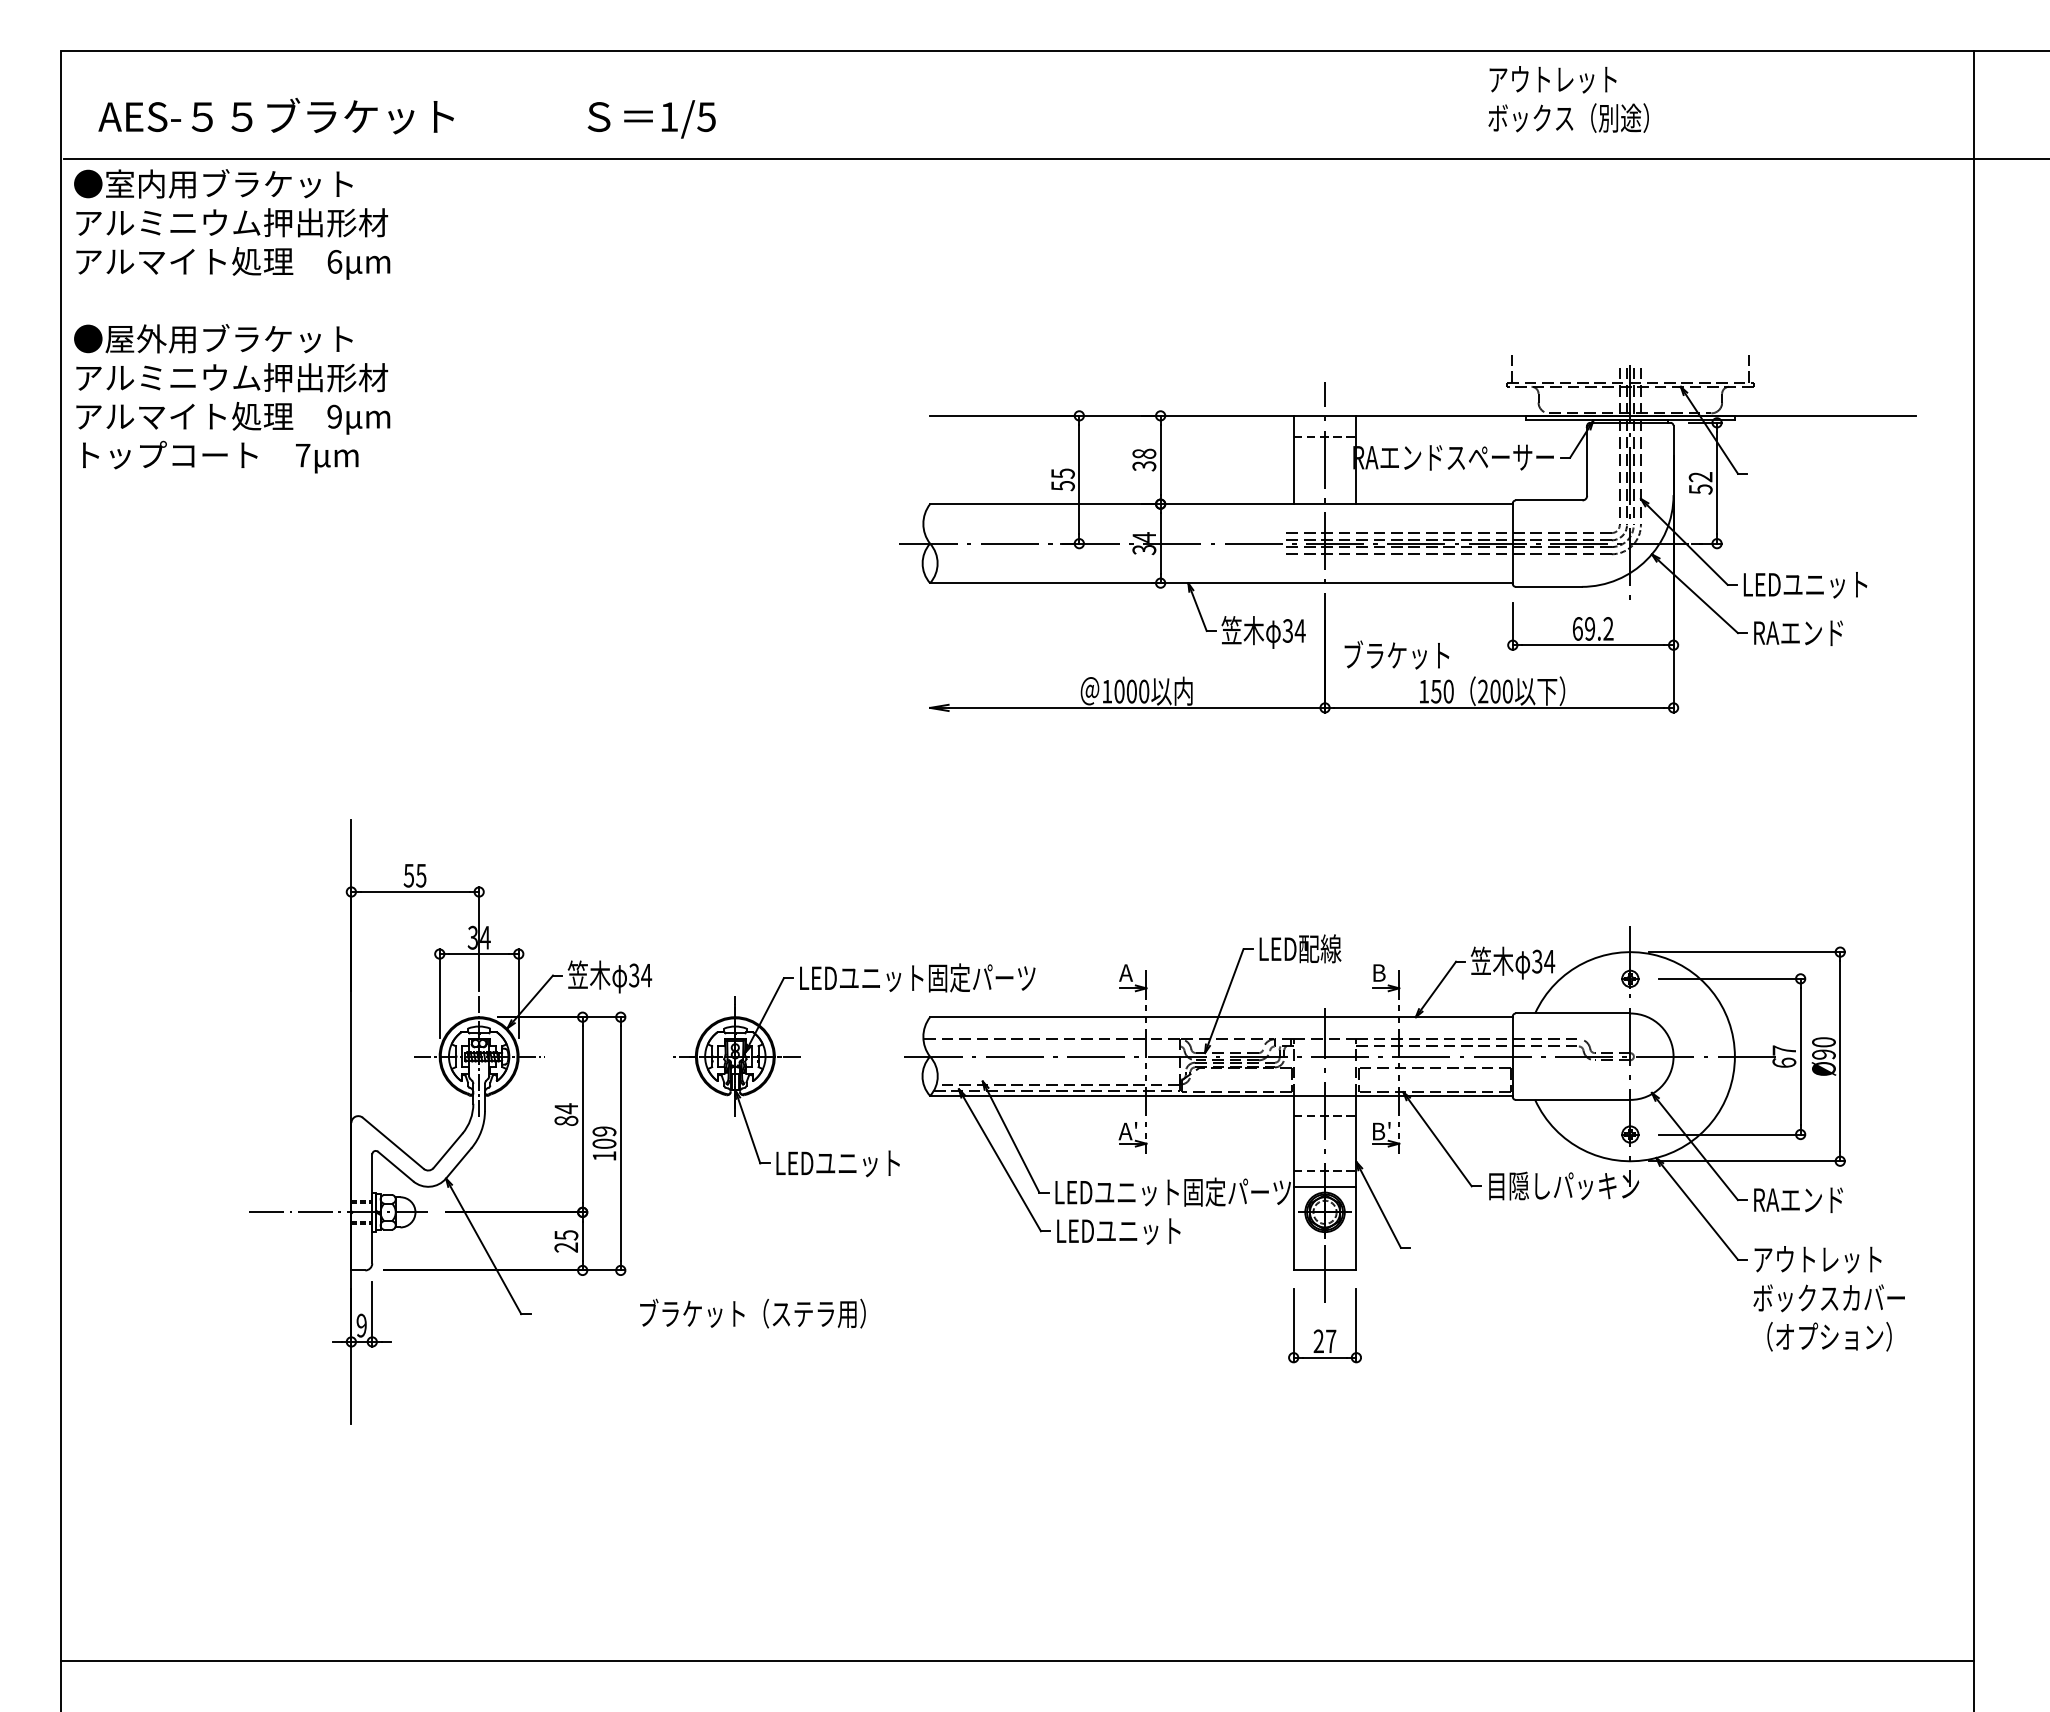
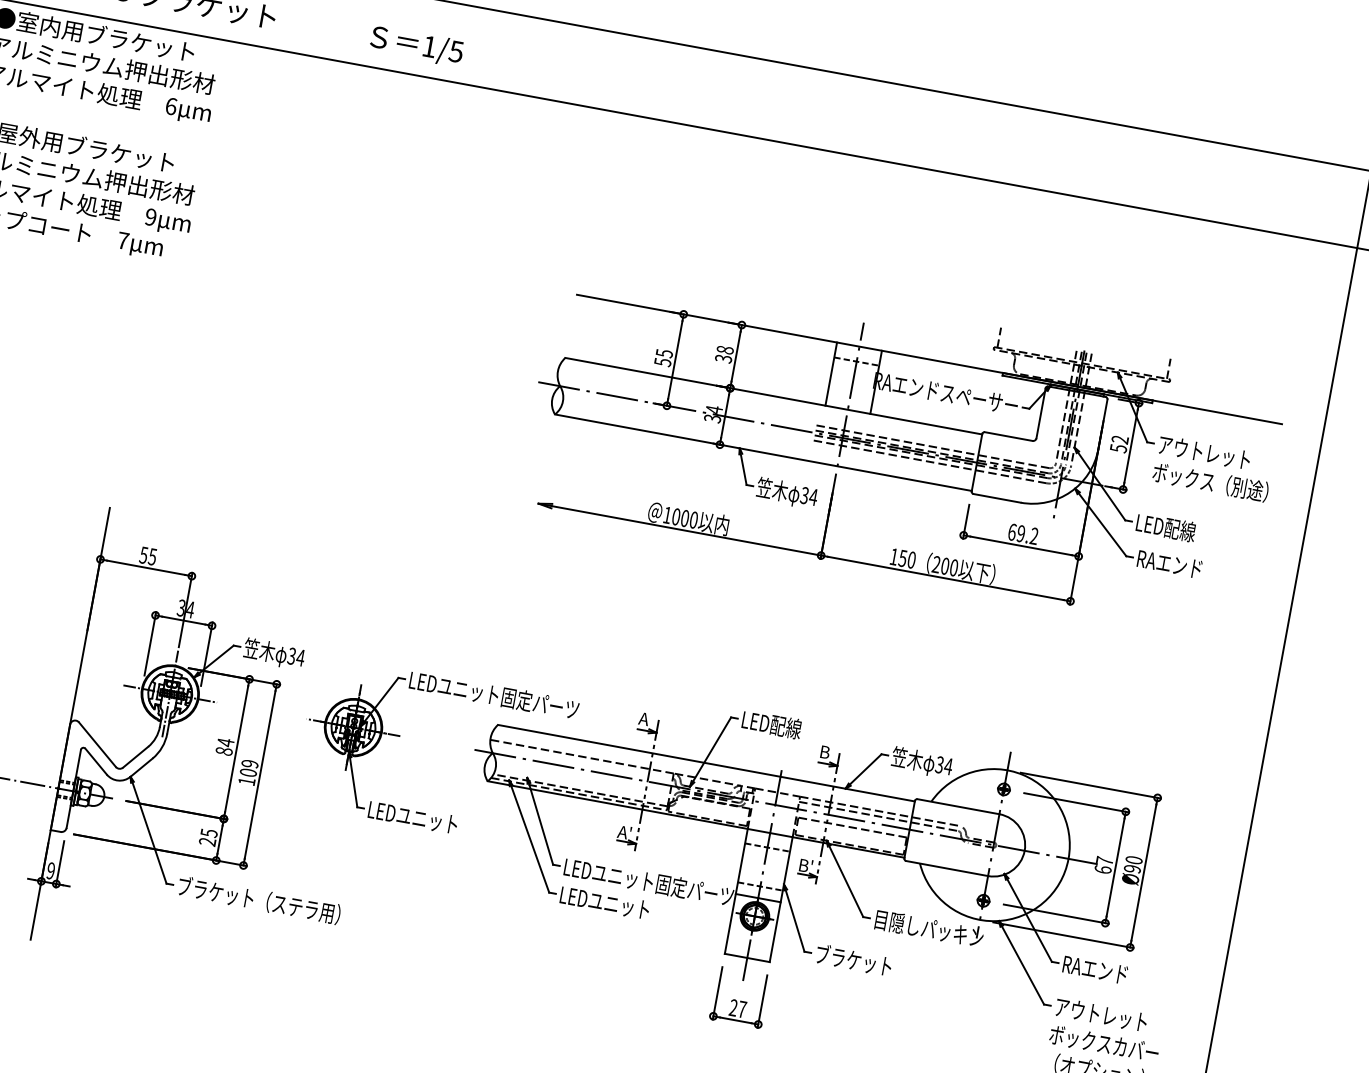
text: (1568, 99) -> (1213, 468), moved
text: (1825, 584) -> (1195, 532), LEDユニット -> LED配線
text: (1396, 654) -> (853, 959), moved
text: (752, 1313) -> (259, 900), moved

